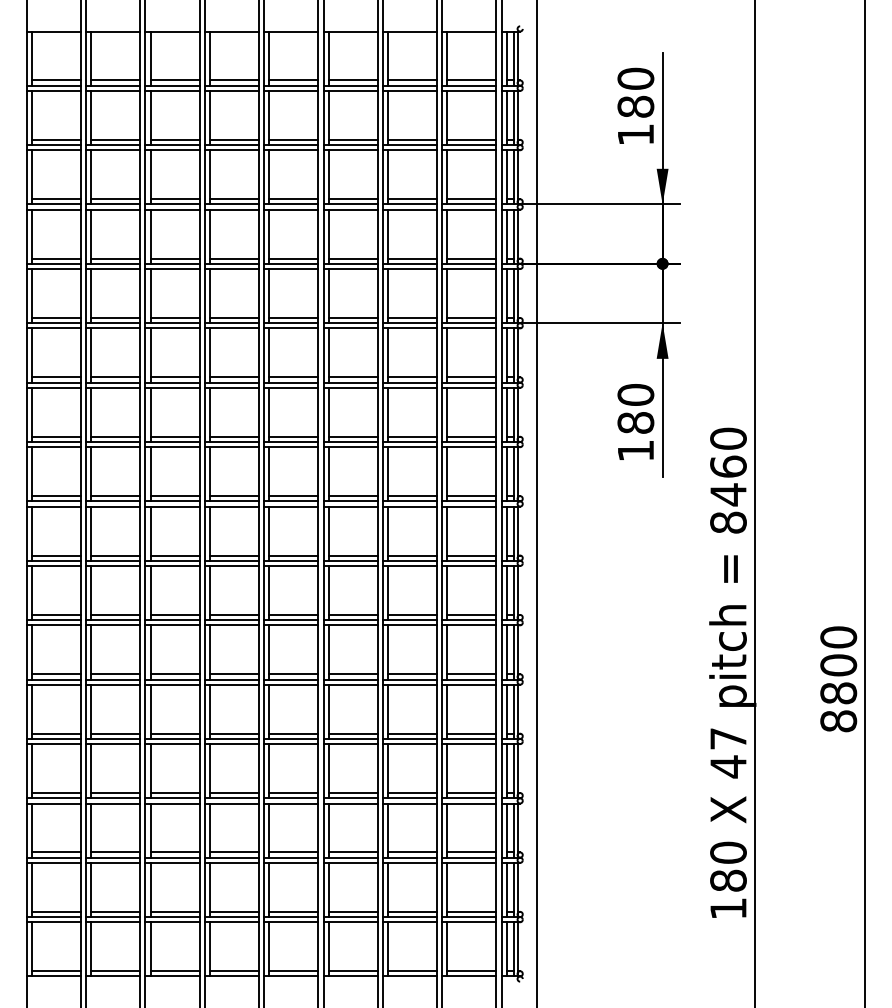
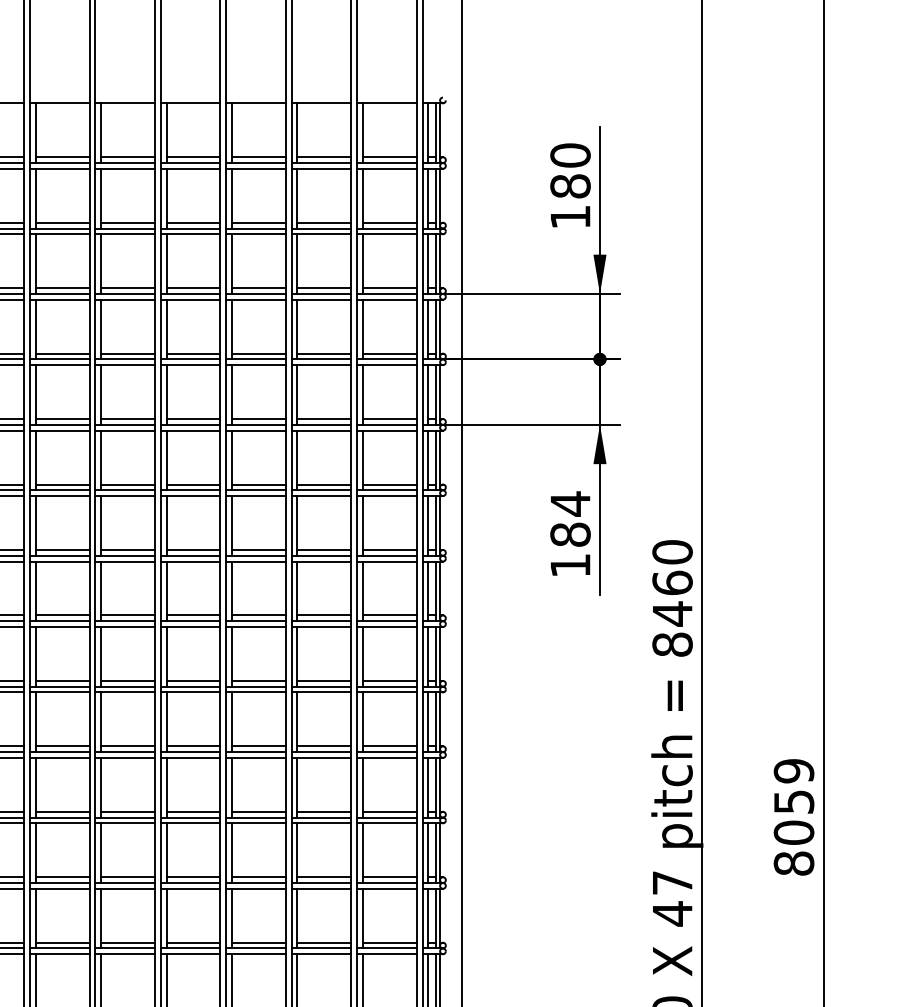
text: (635, 394) -> (570, 503), 180 -> 184
text: (838, 665) -> (793, 802), 8800 -> 8059

